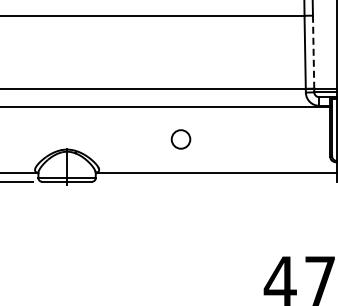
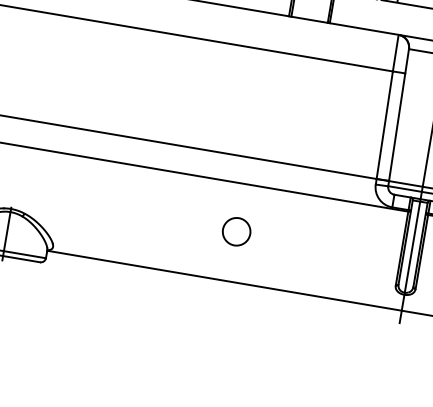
line: (313, 52) -> (396, 127), dashed -> solid
circle: (180, 139) -> (235, 231), moved

